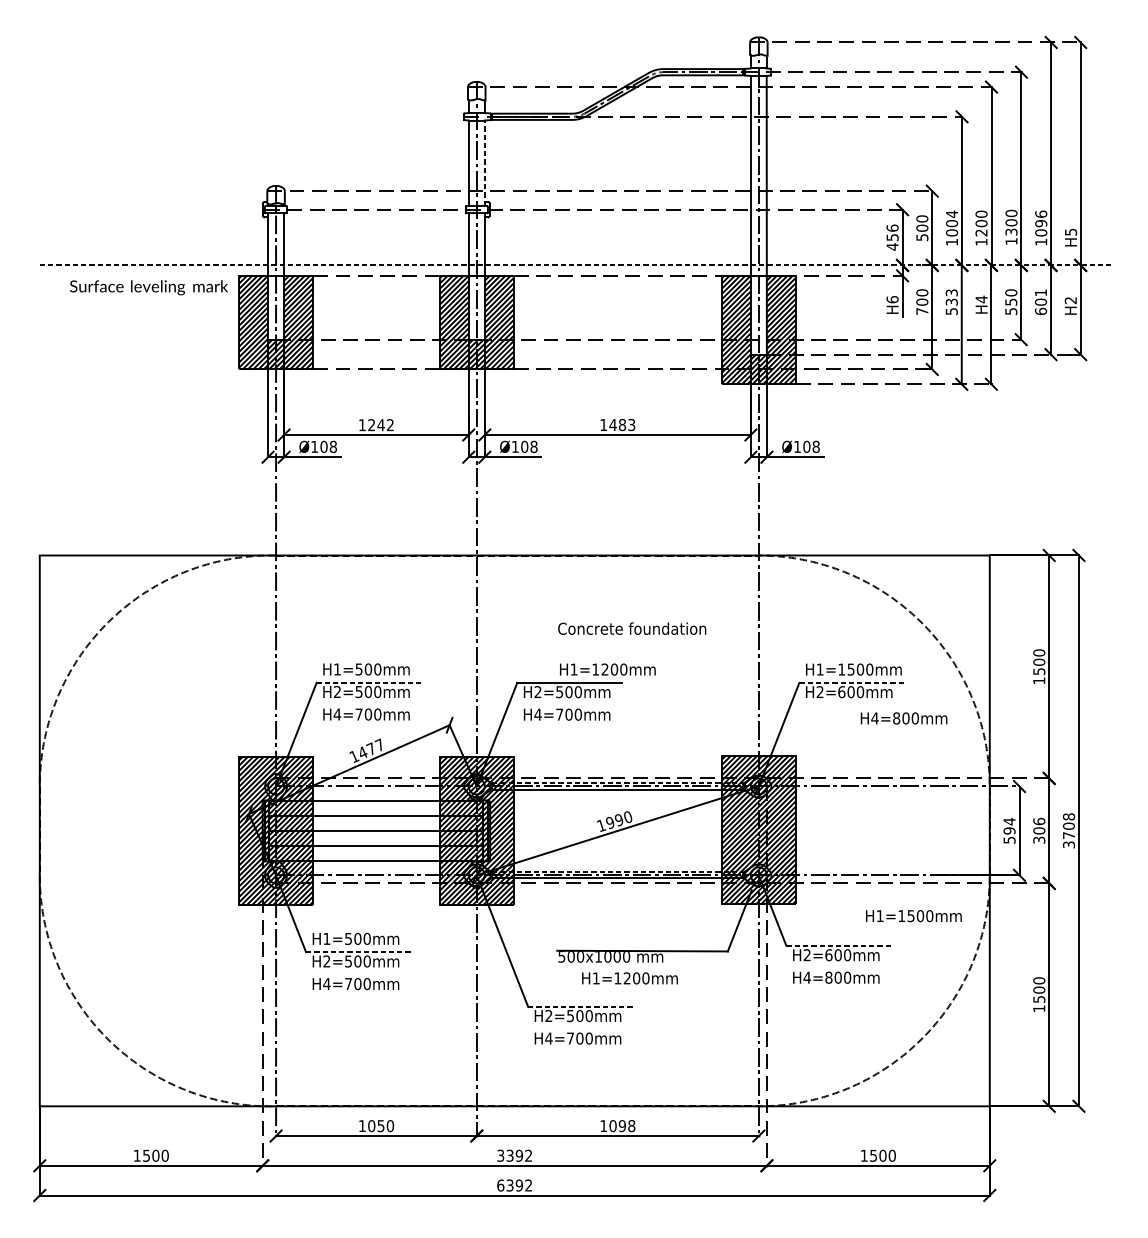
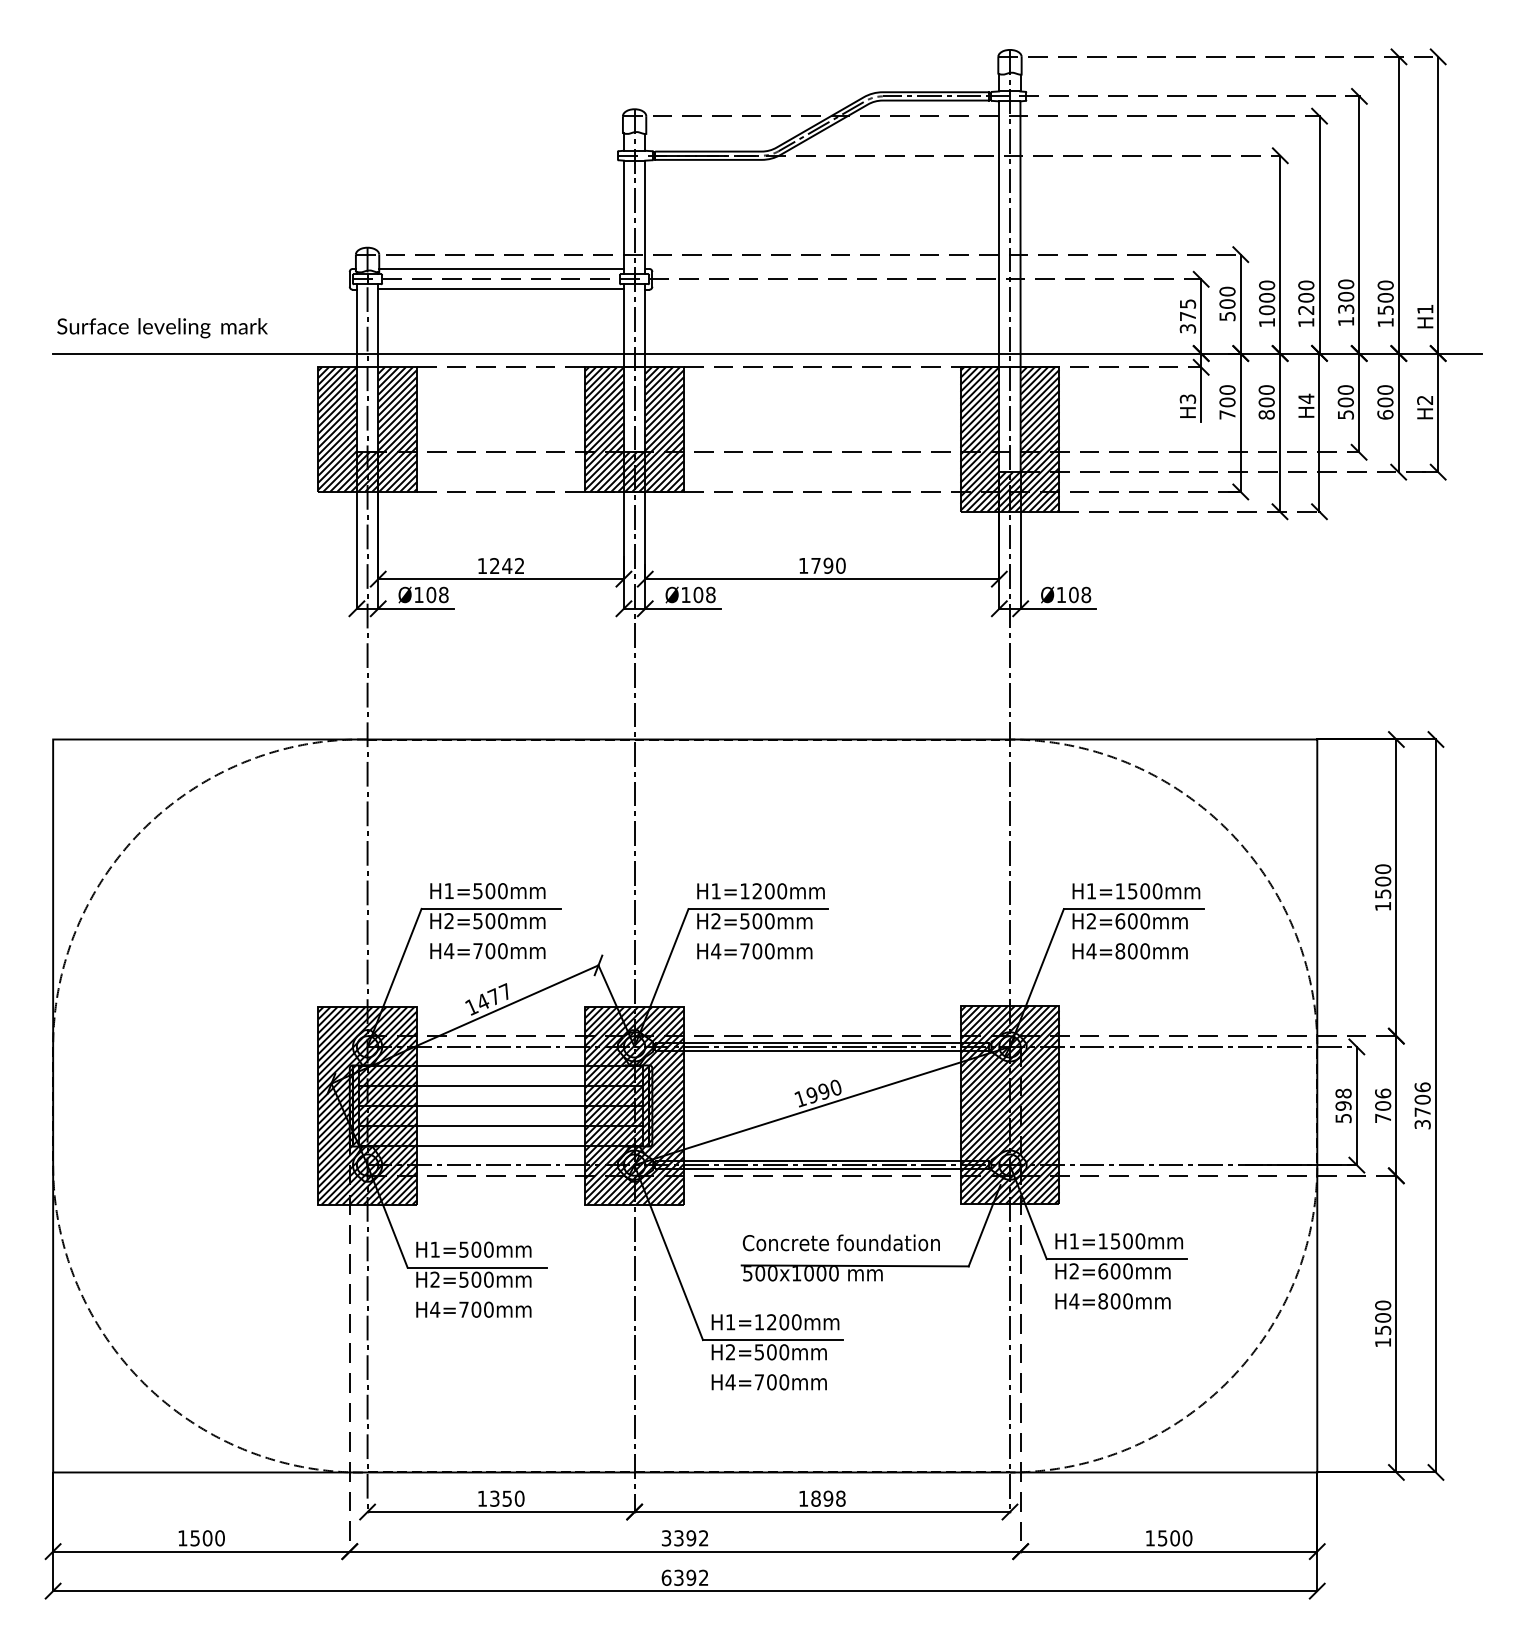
line: (484, 163) -> (645, 217), dashed -> solid
line: (376, 202) -> (501, 269), added
text: (952, 214) -> (1267, 285), 1004 -> 1000
line: (375, 217) -> (500, 289), added
text: (1041, 223) -> (1385, 297), 1096 -> 1500
text: (1071, 231) -> (1425, 308), H5 -> H1
text: (892, 237) -> (1187, 316), 456 -> 375
line: (576, 265) -> (767, 353), dashed -> solid
text: (149, 287) -> (162, 328), moved
text: (1041, 292) -> (1385, 389), 601 -> 600
text: (892, 299) -> (1187, 398), H6 -> H3
text: (951, 302) -> (1266, 402), 533 -> 800
text: (1010, 302) -> (1345, 402), 550 -> 500
text: (621, 424) -> (827, 565), 1483 -> 1790
text: (631, 628) -> (840, 1242), moved
text: (607, 669) -> (760, 891), moved
line: (369, 682) -> (491, 908), dashed -> solid
line: (851, 683) -> (1133, 909), dashed -> solid
text: (903, 718) -> (1129, 951), moved
line: (617, 783) -> (822, 1042), dashed -> solid
text: (1068, 817) -> (1422, 1087), 3708 -> 3706
text: (1009, 821) -> (1343, 1093), 594 -> 598
text: (1039, 840) -> (1383, 1118), 306 -> 706
line: (617, 871) -> (822, 1160), dashed -> solid
text: (913, 916) -> (1118, 1241), moved
line: (838, 946) -> (1116, 1259), dashed -> solid
line: (358, 952) -> (477, 1267), dashed -> solid
text: (629, 978) -> (775, 1322), moved
line: (580, 1007) -> (772, 1340), dashed -> solid
text: (371, 1125) -> (494, 1498), 1050 -> 1350
text: (612, 1125) -> (815, 1498), 1098 -> 1898

